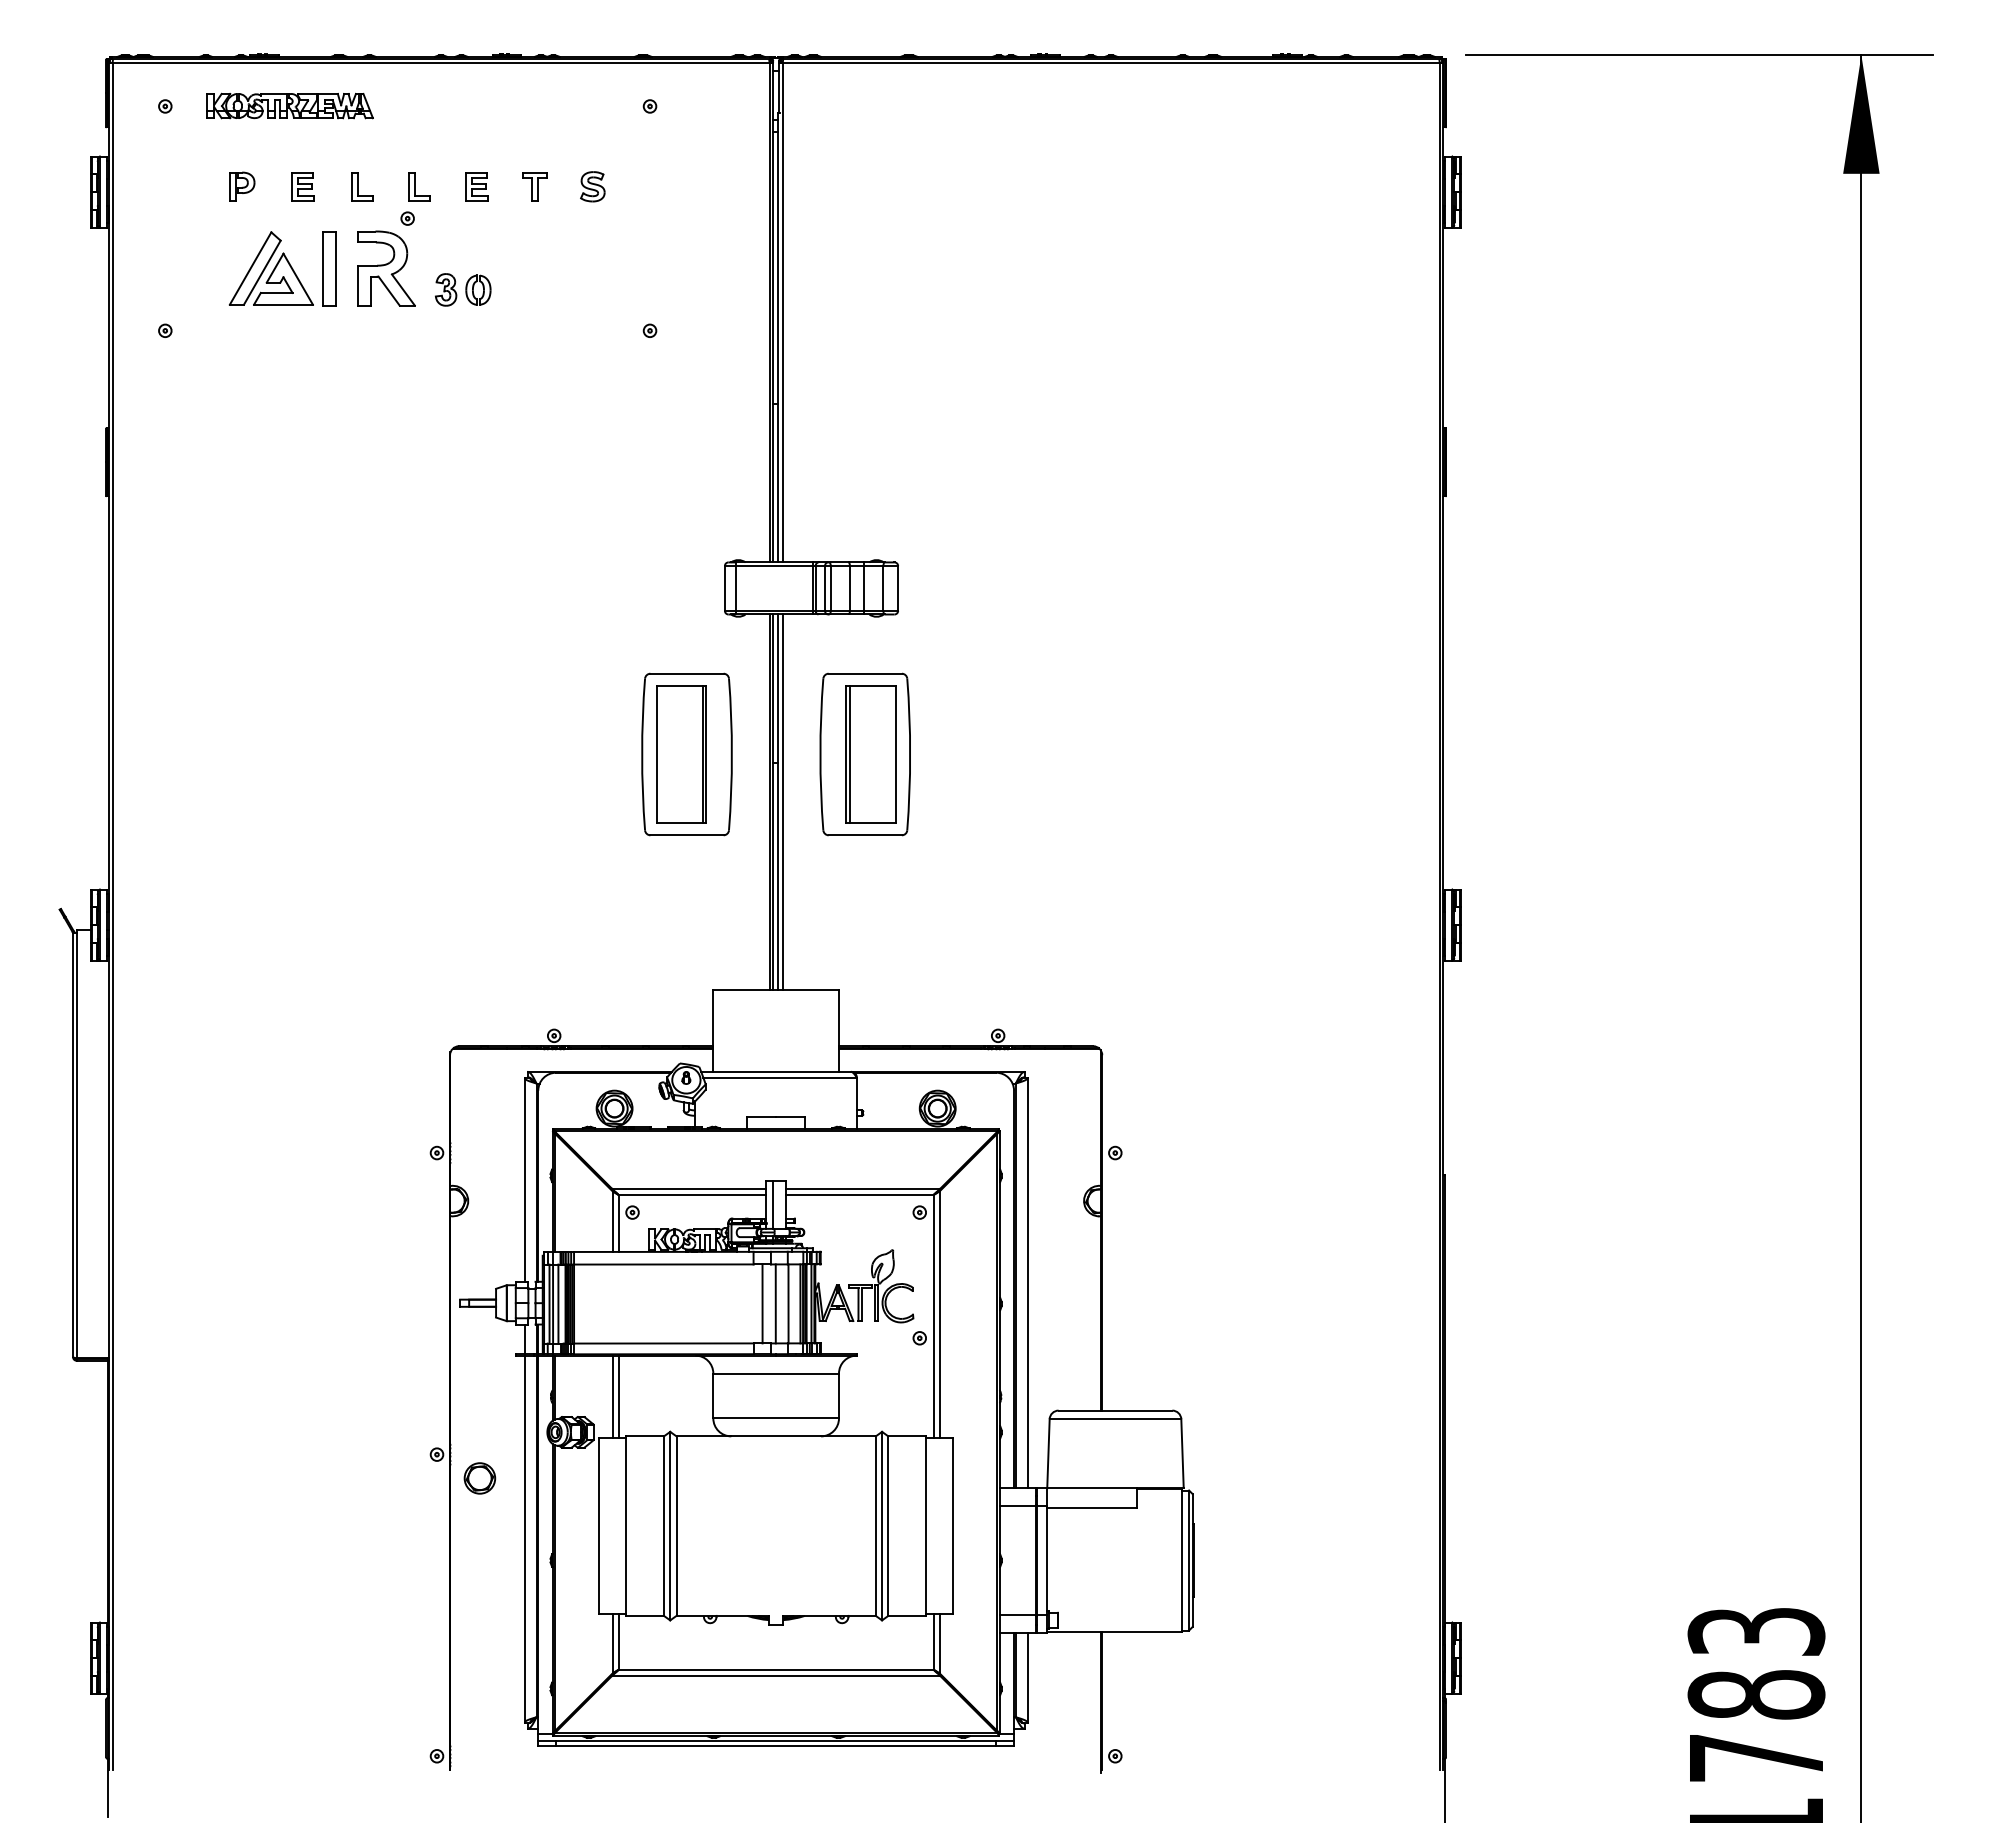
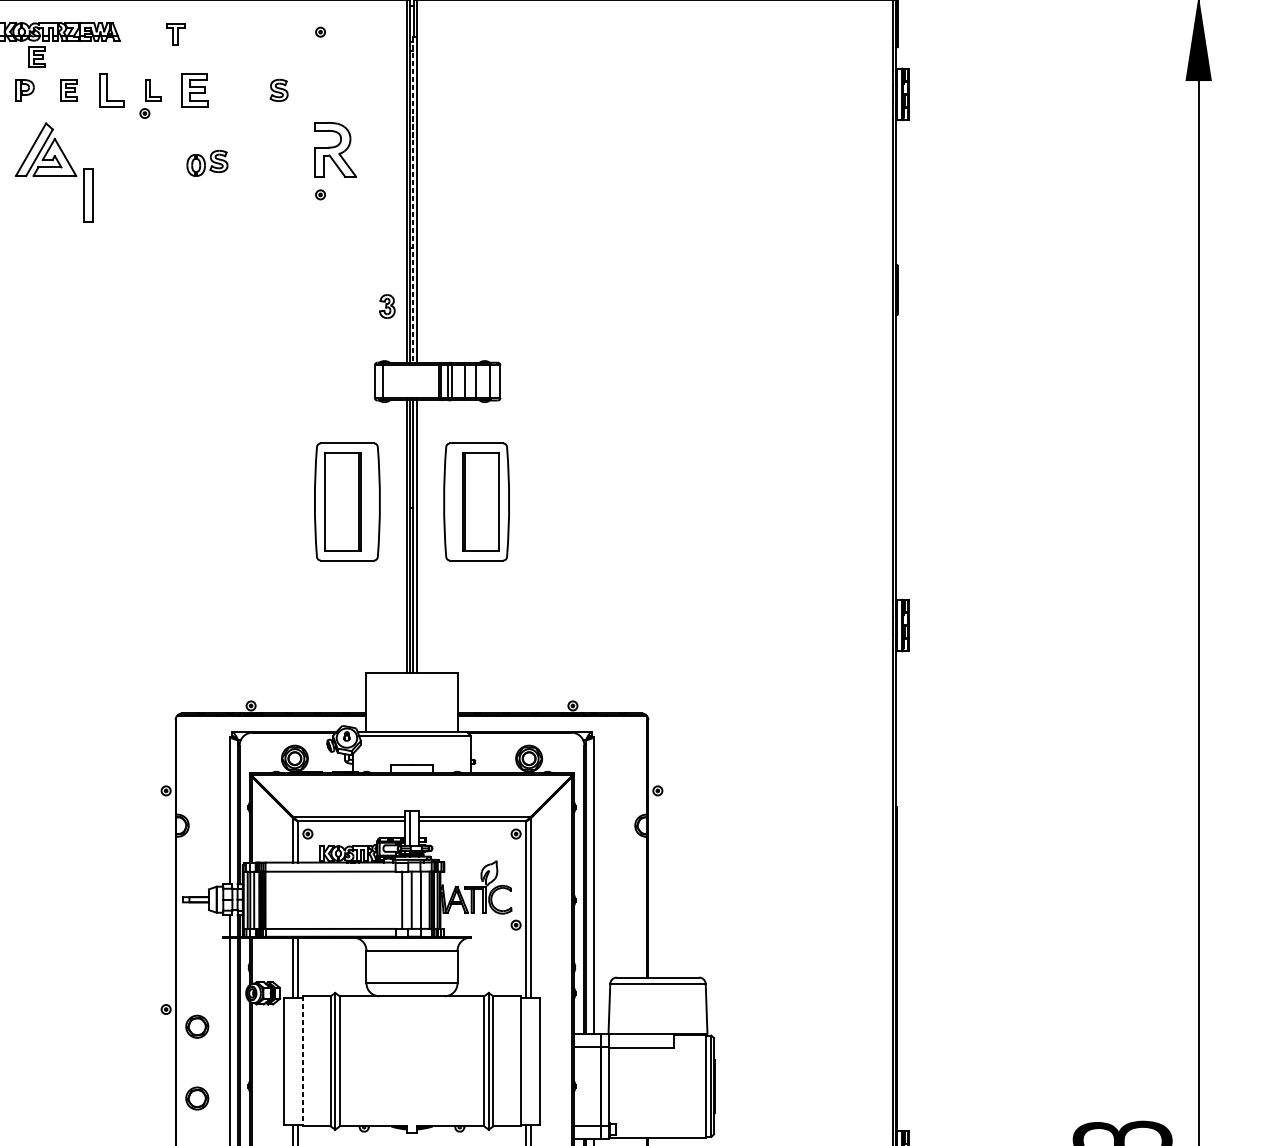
part: (258, 140) -> (36, 56), added
part: (362, 186) -> (112, 90), size x1.6
part: (476, 186) -> (194, 90), size x1.6
part: (534, 186) -> (175, 34), moved
part: (329, 268) -> (88, 195), moved
part: (386, 268) -> (335, 149), moved
part: (509, 284) -> (218, 161), added
part: (446, 289) -> (387, 306), moved
line: (777, 337) -> (412, 199), solid -> dashed
line: (626, 1526) -> (303, 1061), solid -> dashed
part: (479, 1577) -> (196, 1098), added

